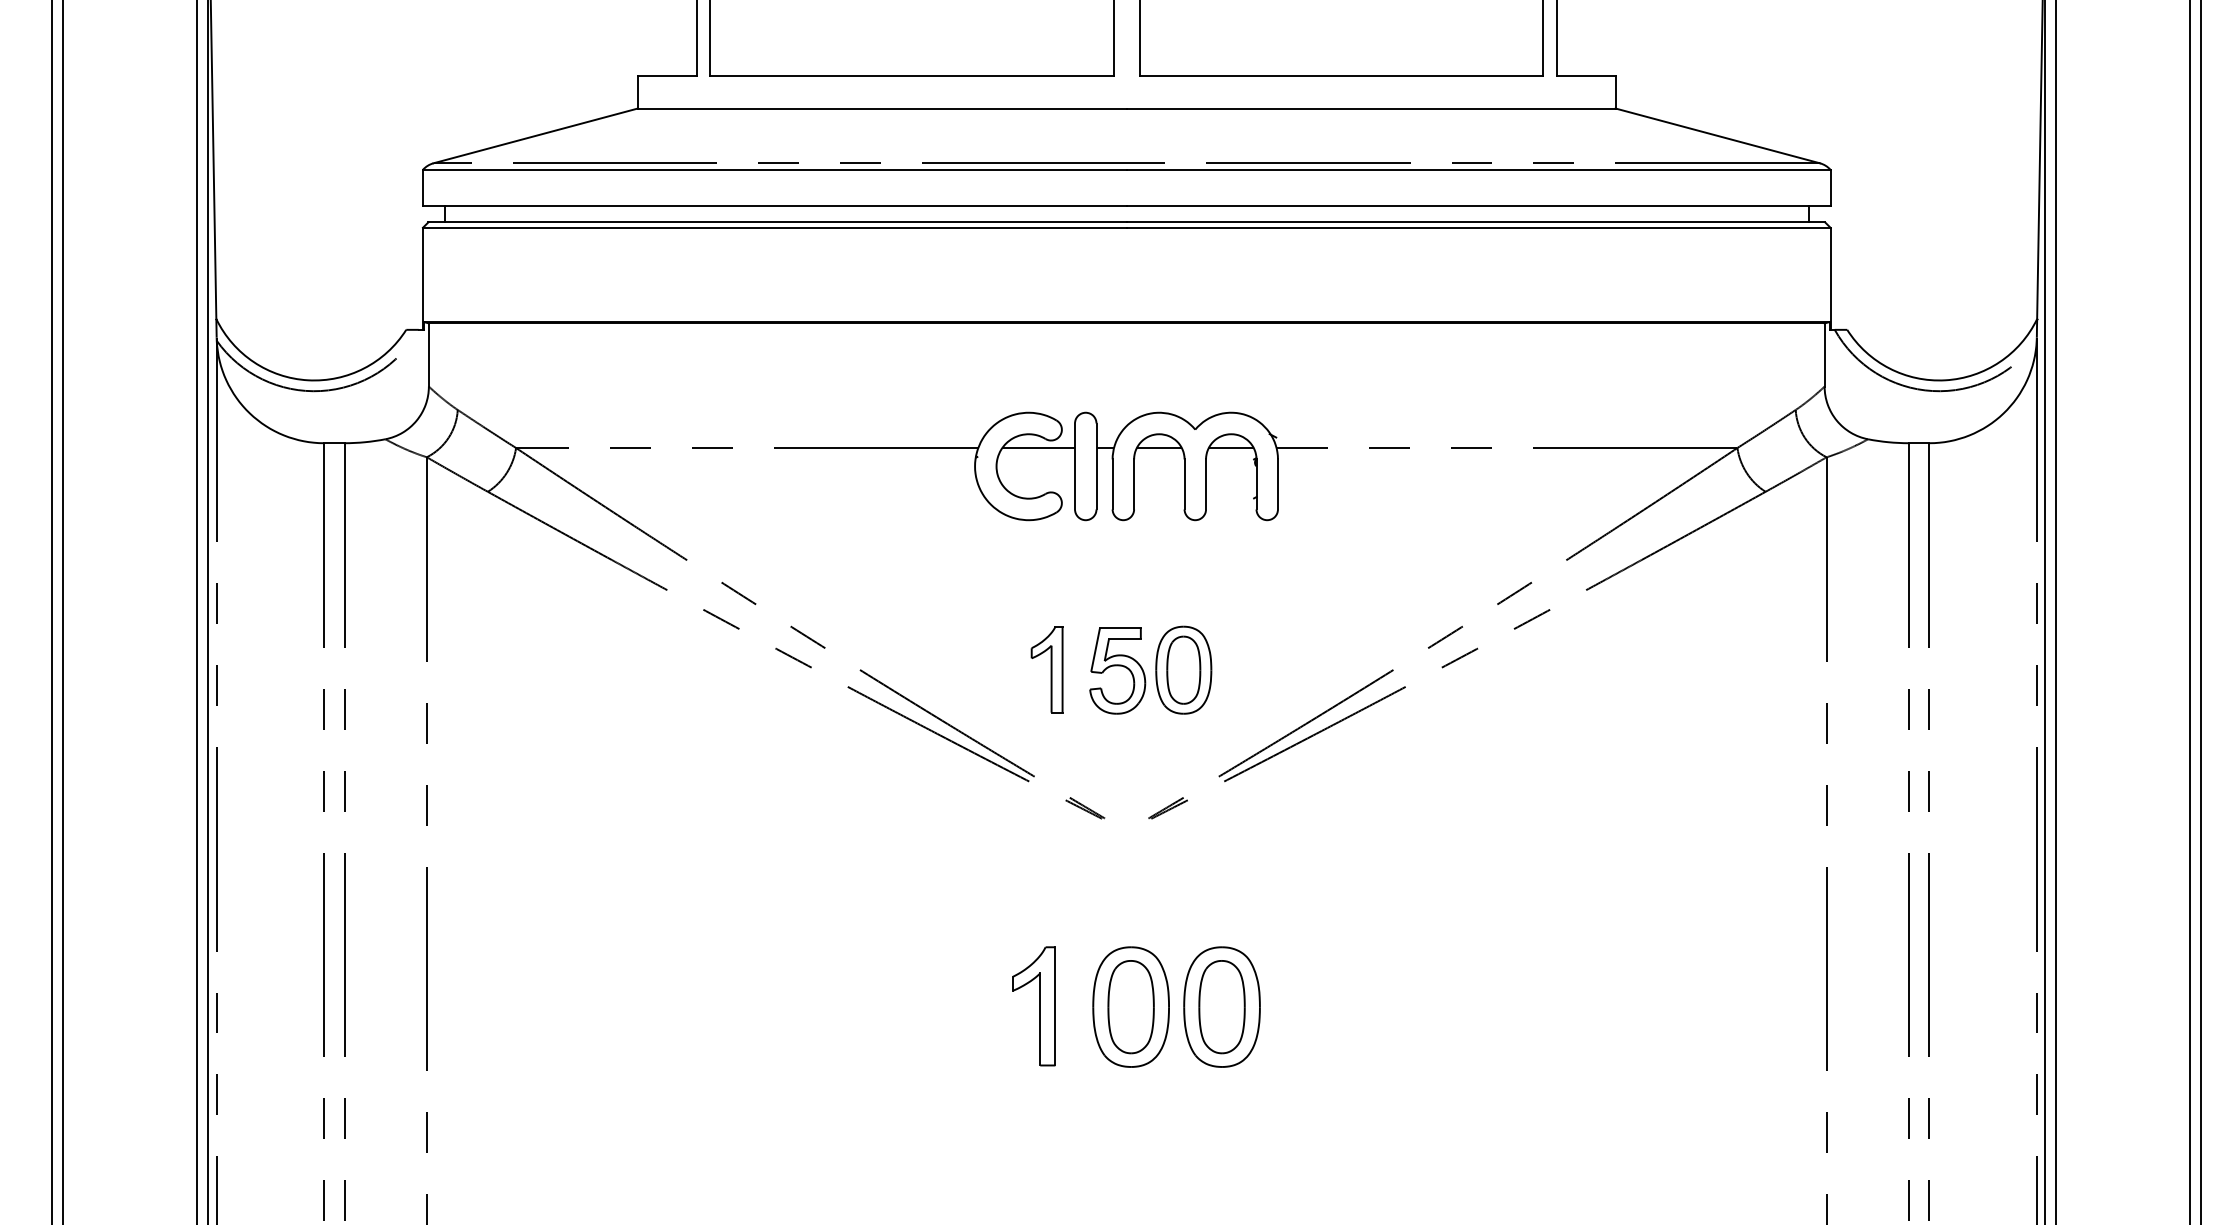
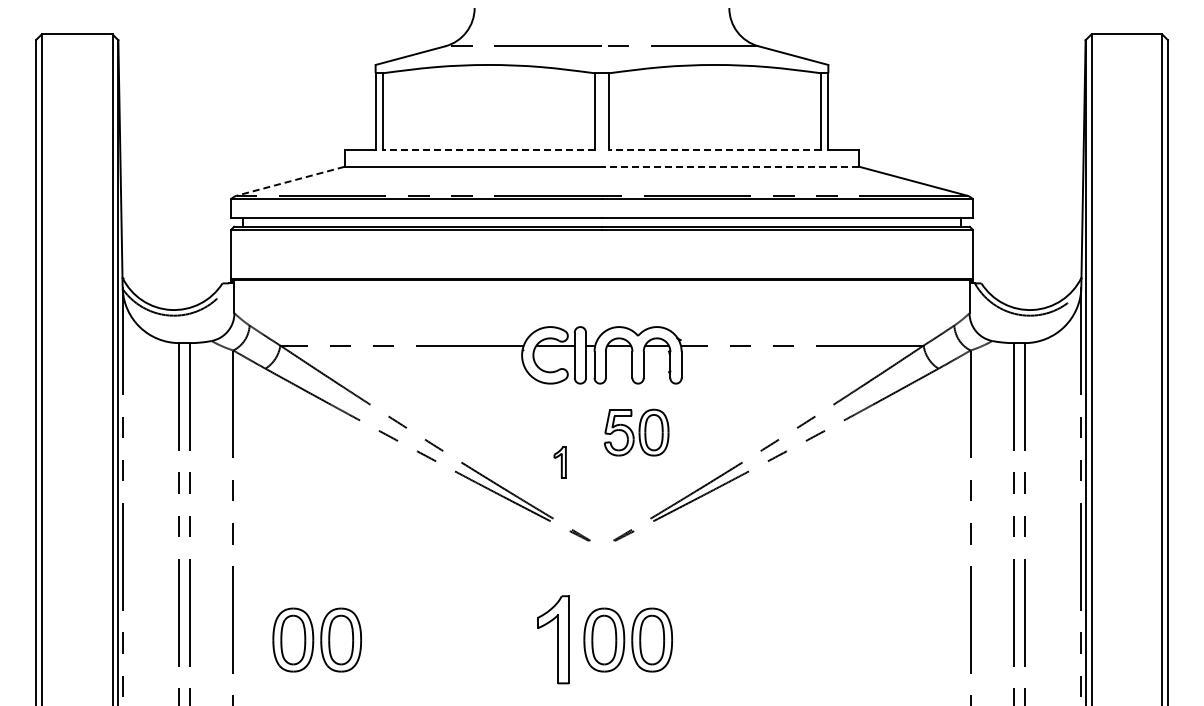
line: (911, 75) -> (488, 149), solid -> dashed
line: (1340, 75) -> (714, 149), solid -> dashed
line: (1370, 107) -> (730, 166), solid -> dashed
line: (535, 136) -> (290, 181), solid -> dashed
part: (1047, 669) -> (560, 462), size x0.7
part: (1150, 669) -> (636, 432), moved
part: (584, 1005) -> (316, 639), added
part: (1032, 1005) -> (552, 639), size x1.4

